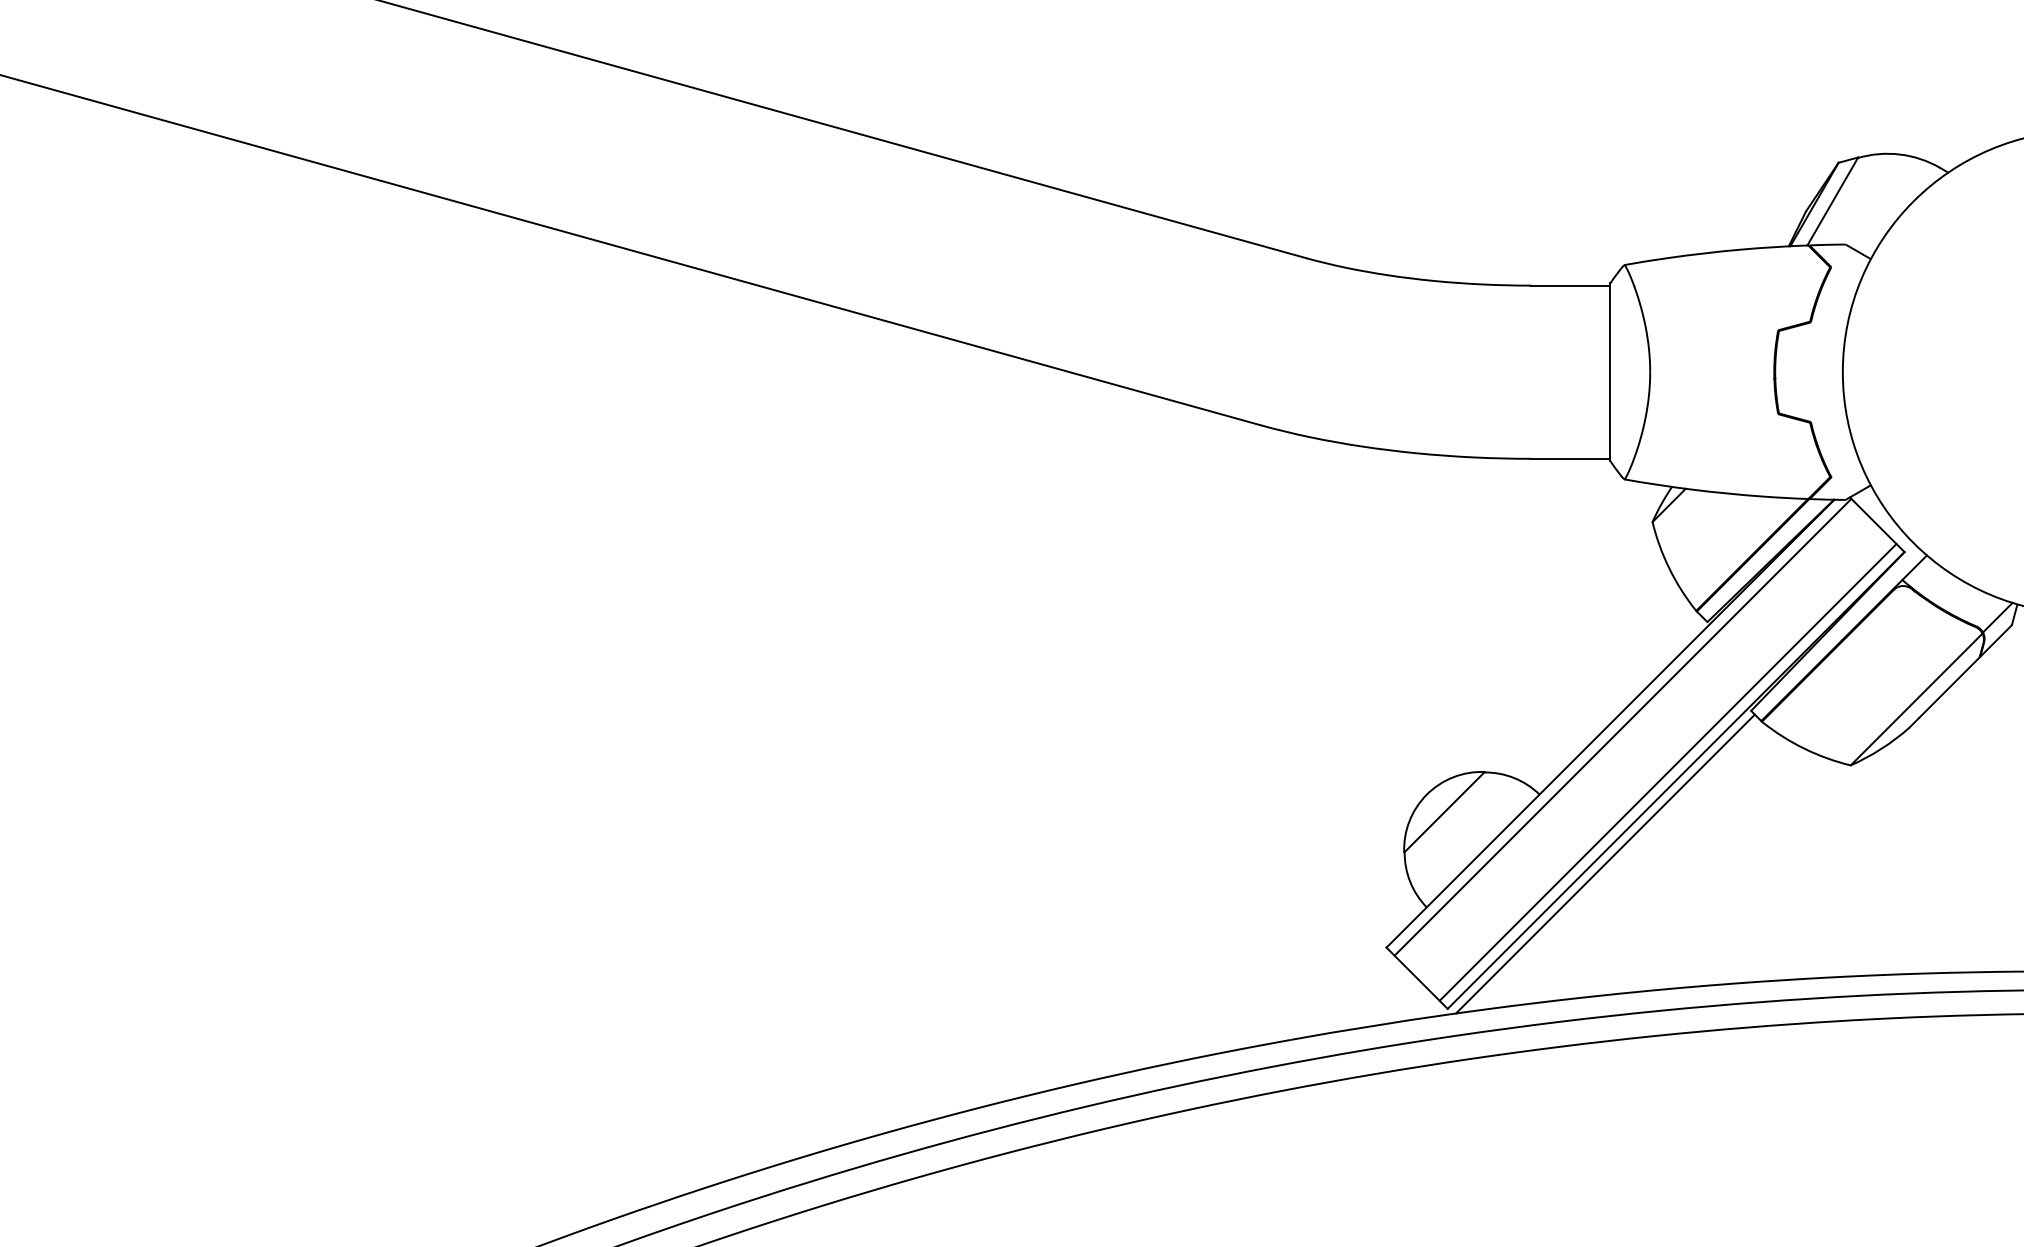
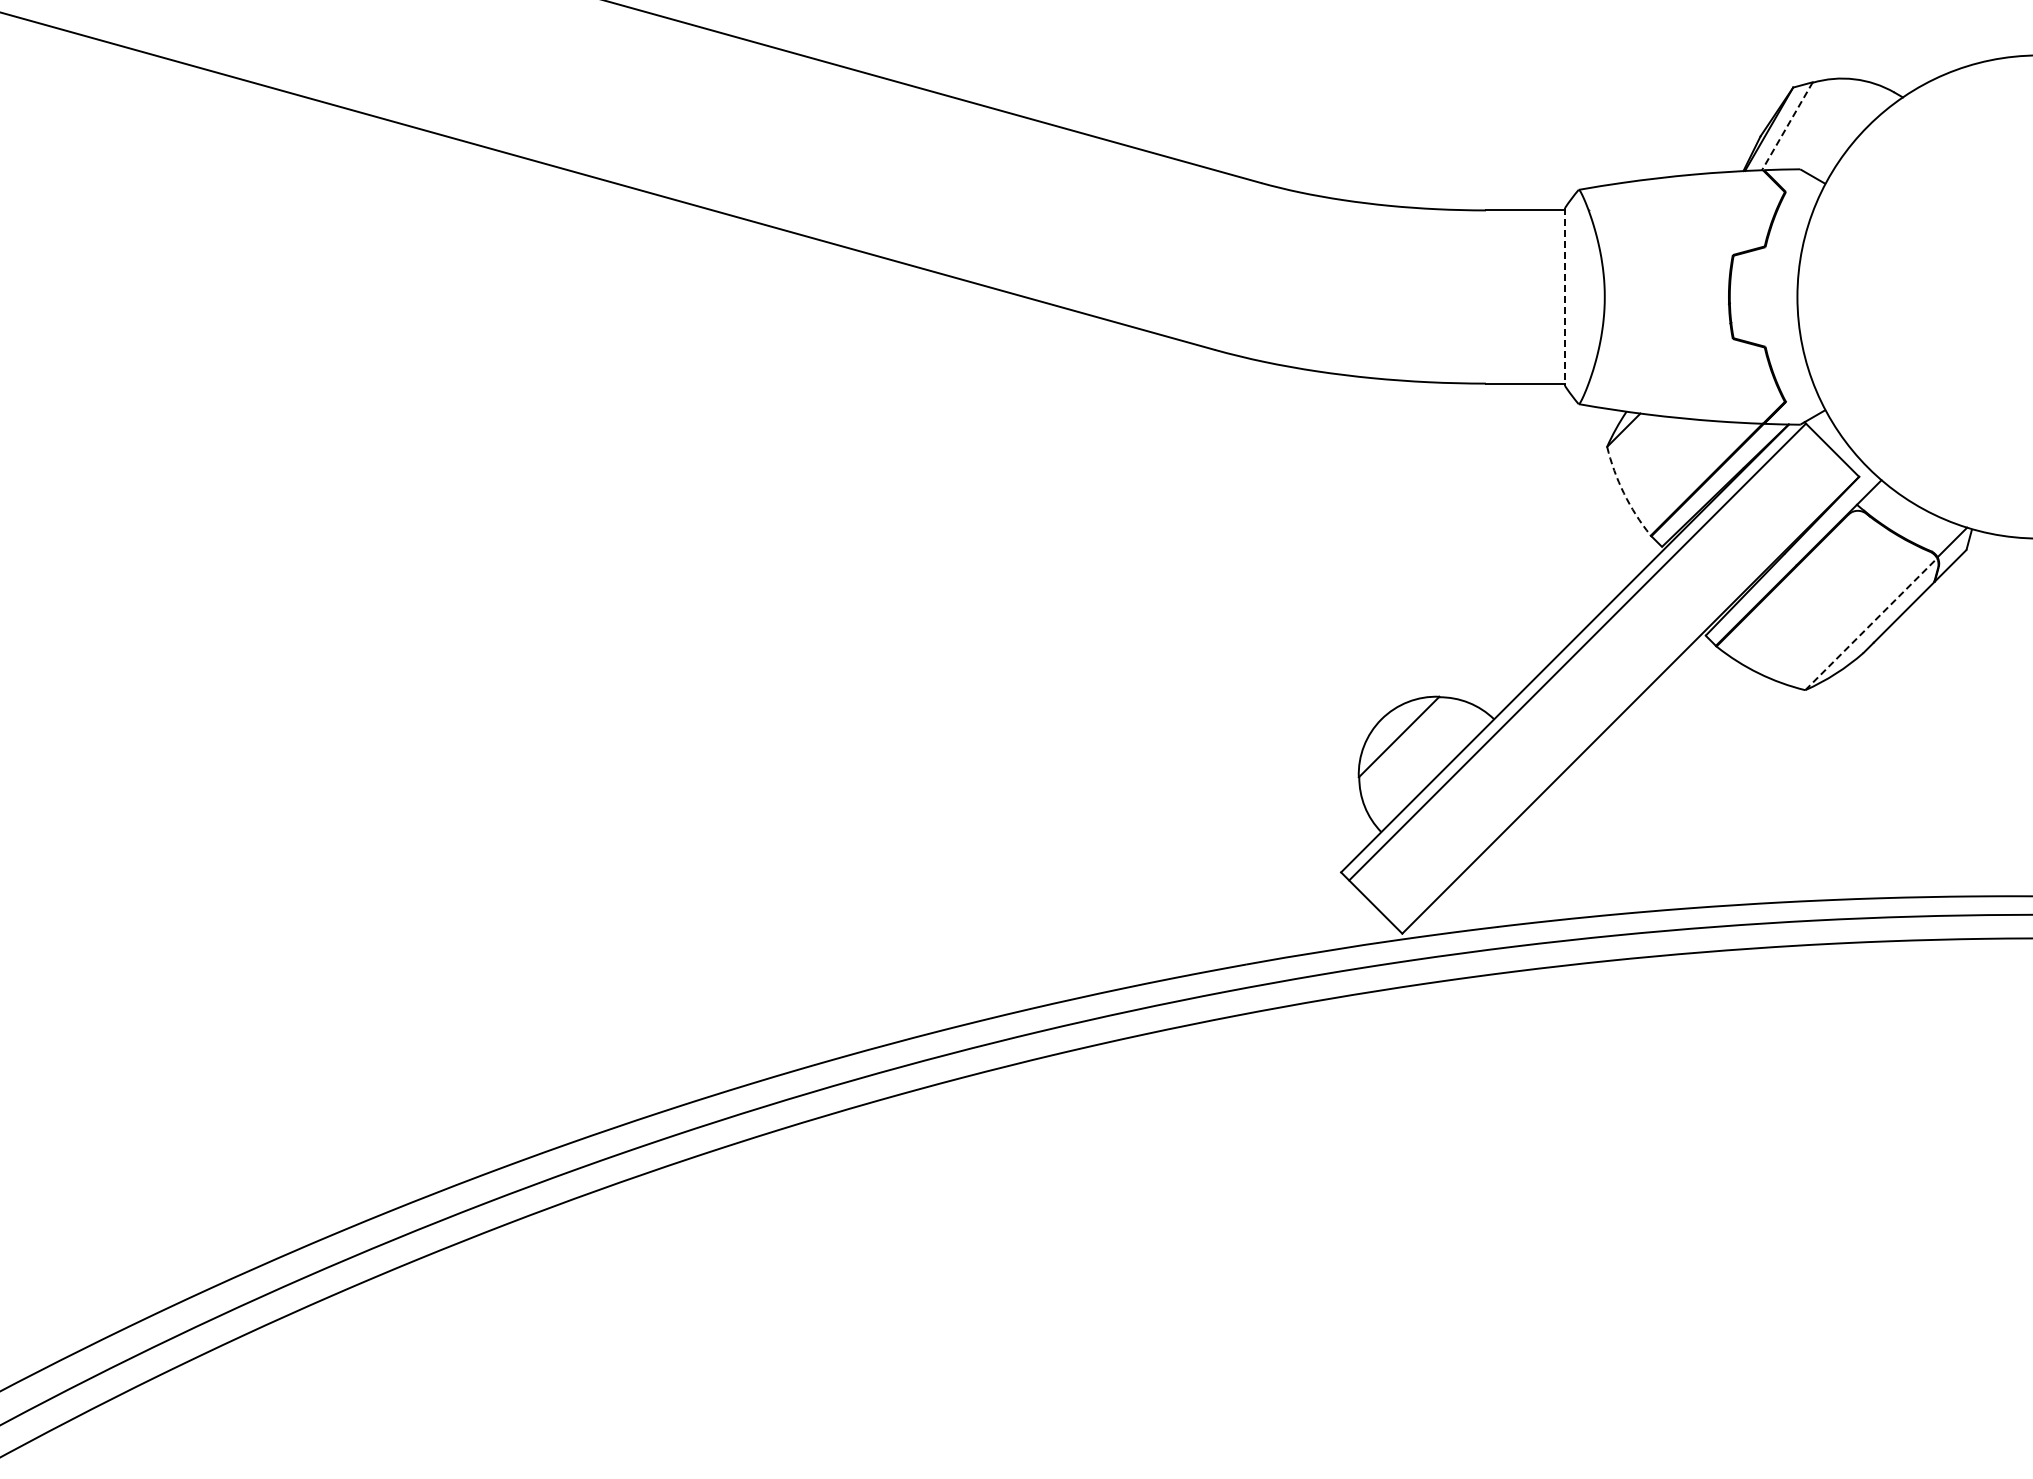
line: (1832, 201) -> (1787, 126), solid -> dashed
line: (1610, 372) -> (1565, 297), solid -> dashed
arc: (1668, 568) -> (1623, 493), solid -> dashed
line: (1916, 698) -> (1871, 623), solid -> dashed
line: (1667, 771) -> (1622, 696), removed
line: (1604, 863) -> (1559, 788), removed

